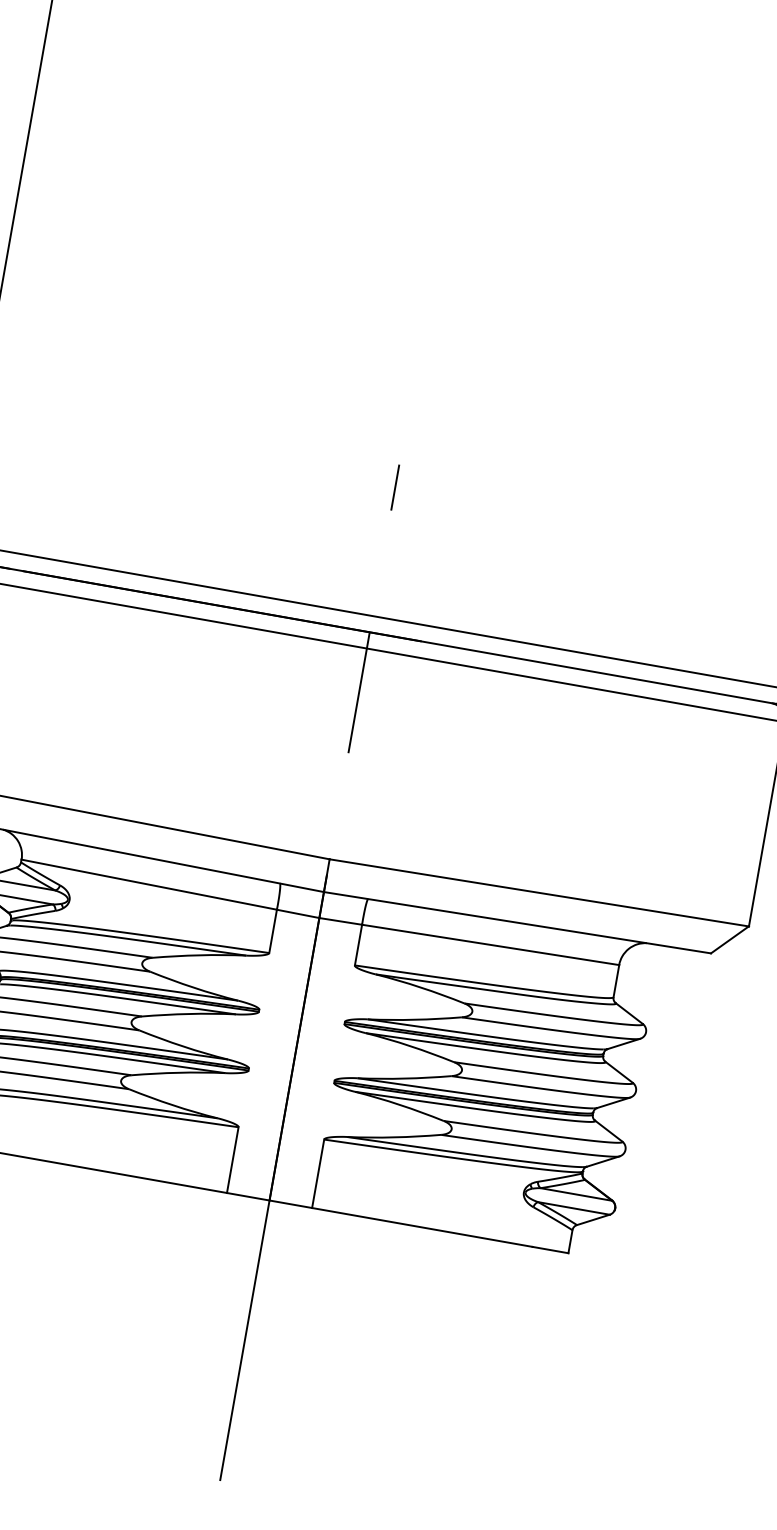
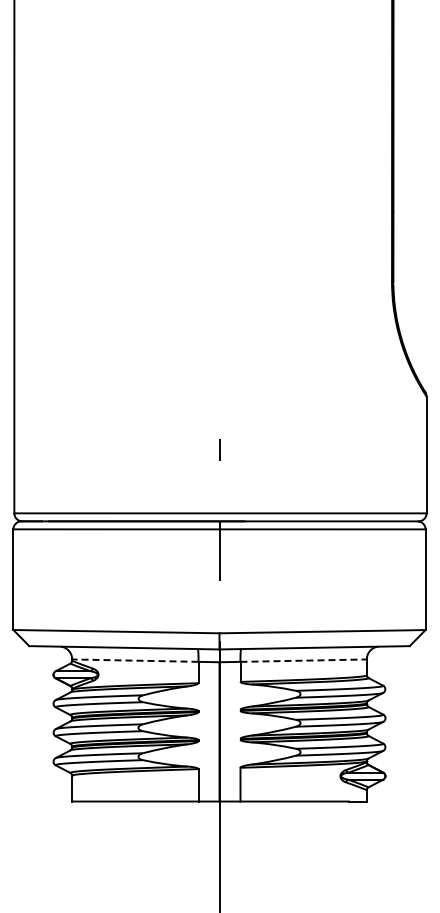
line: (147, 884) -> (134, 660), solid -> dashed
line: (492, 944) -> (304, 660), solid -> dashed

